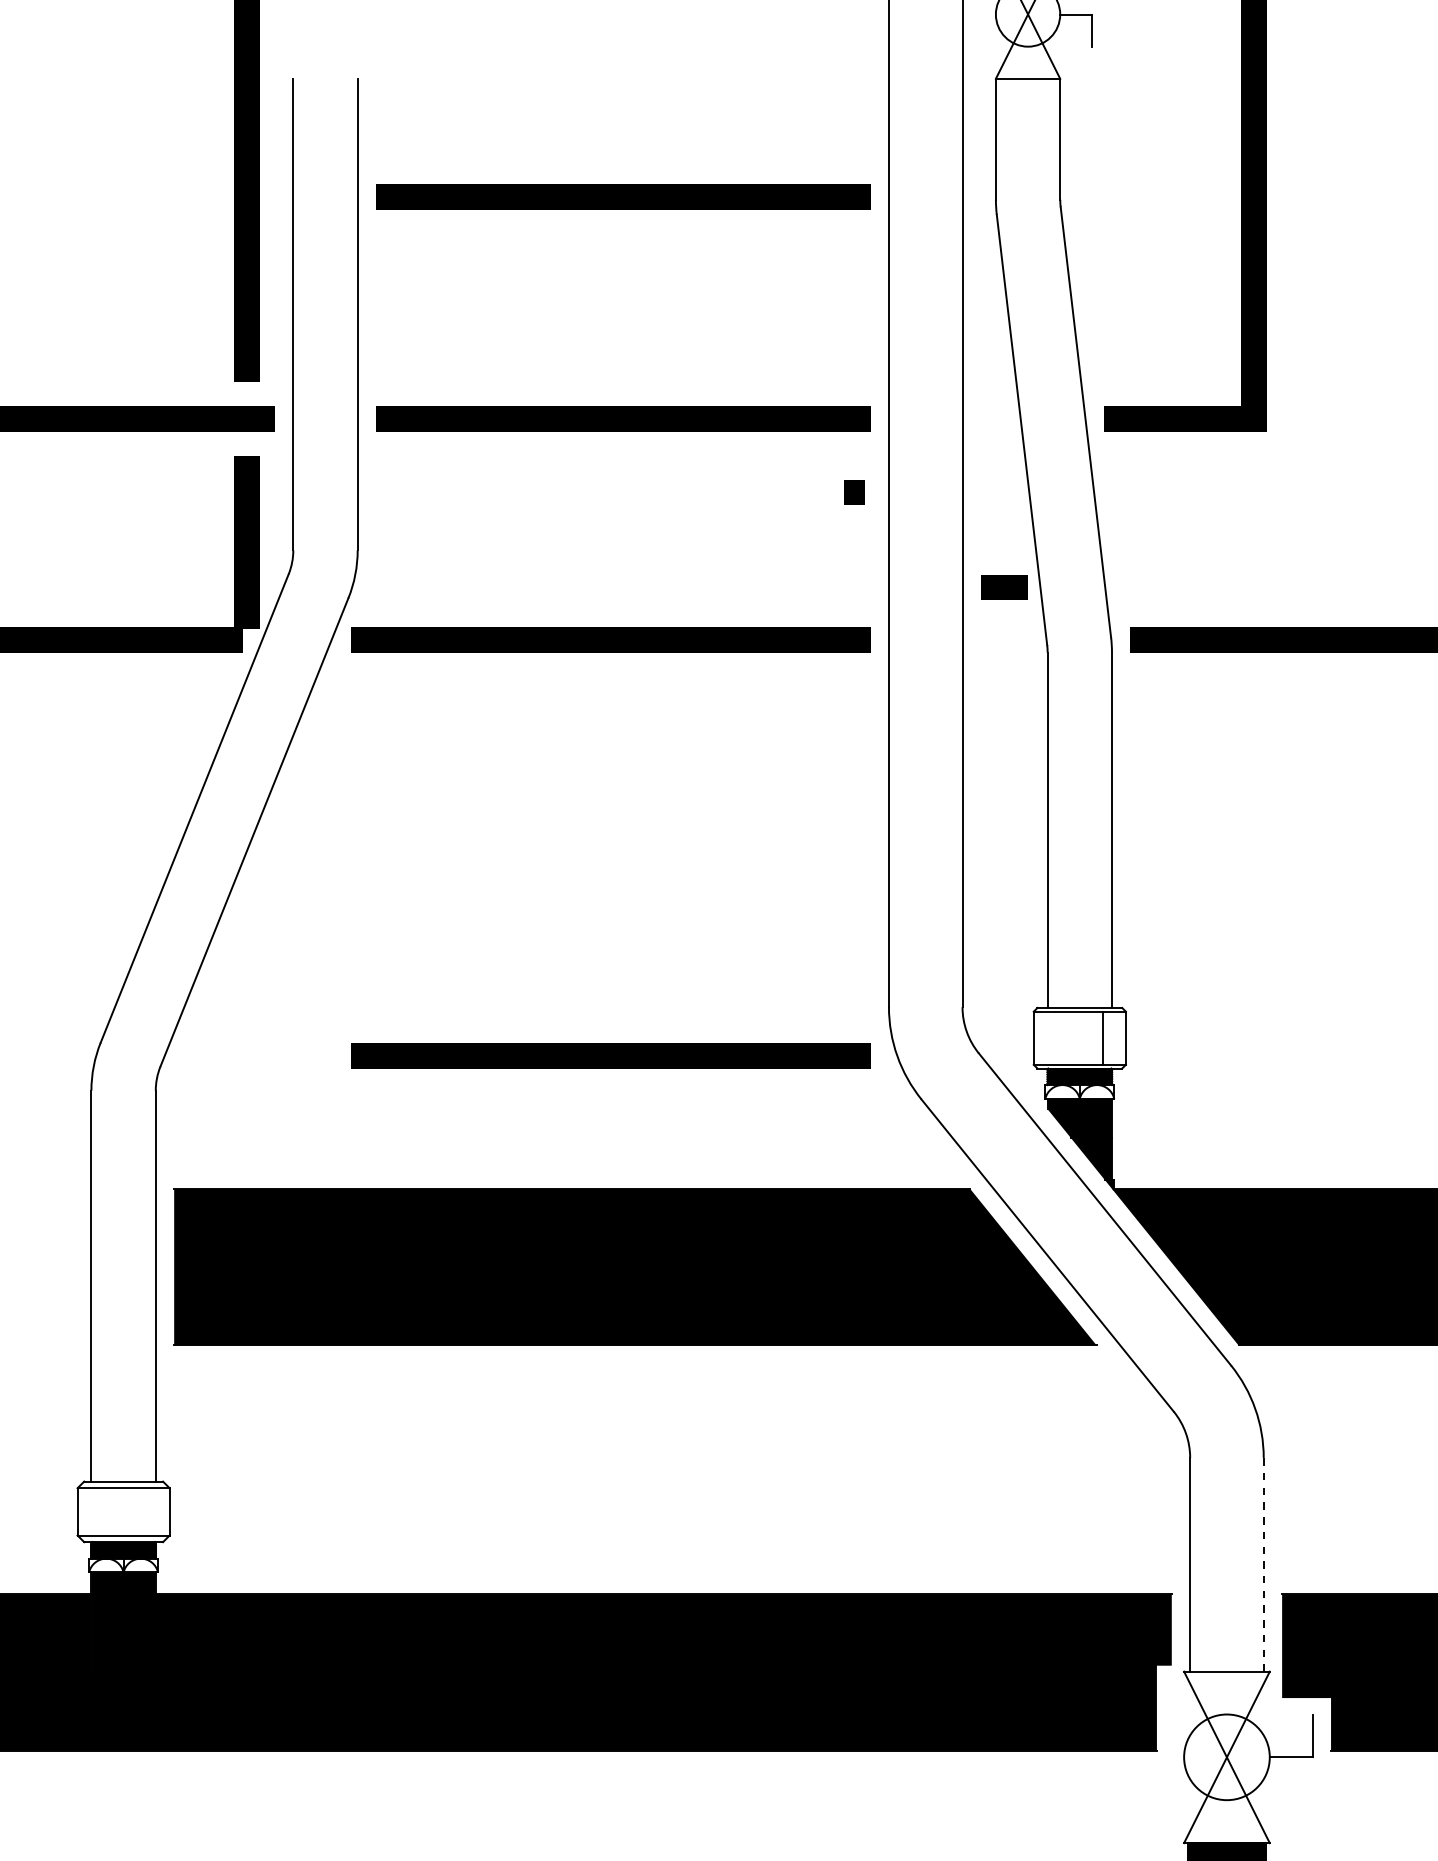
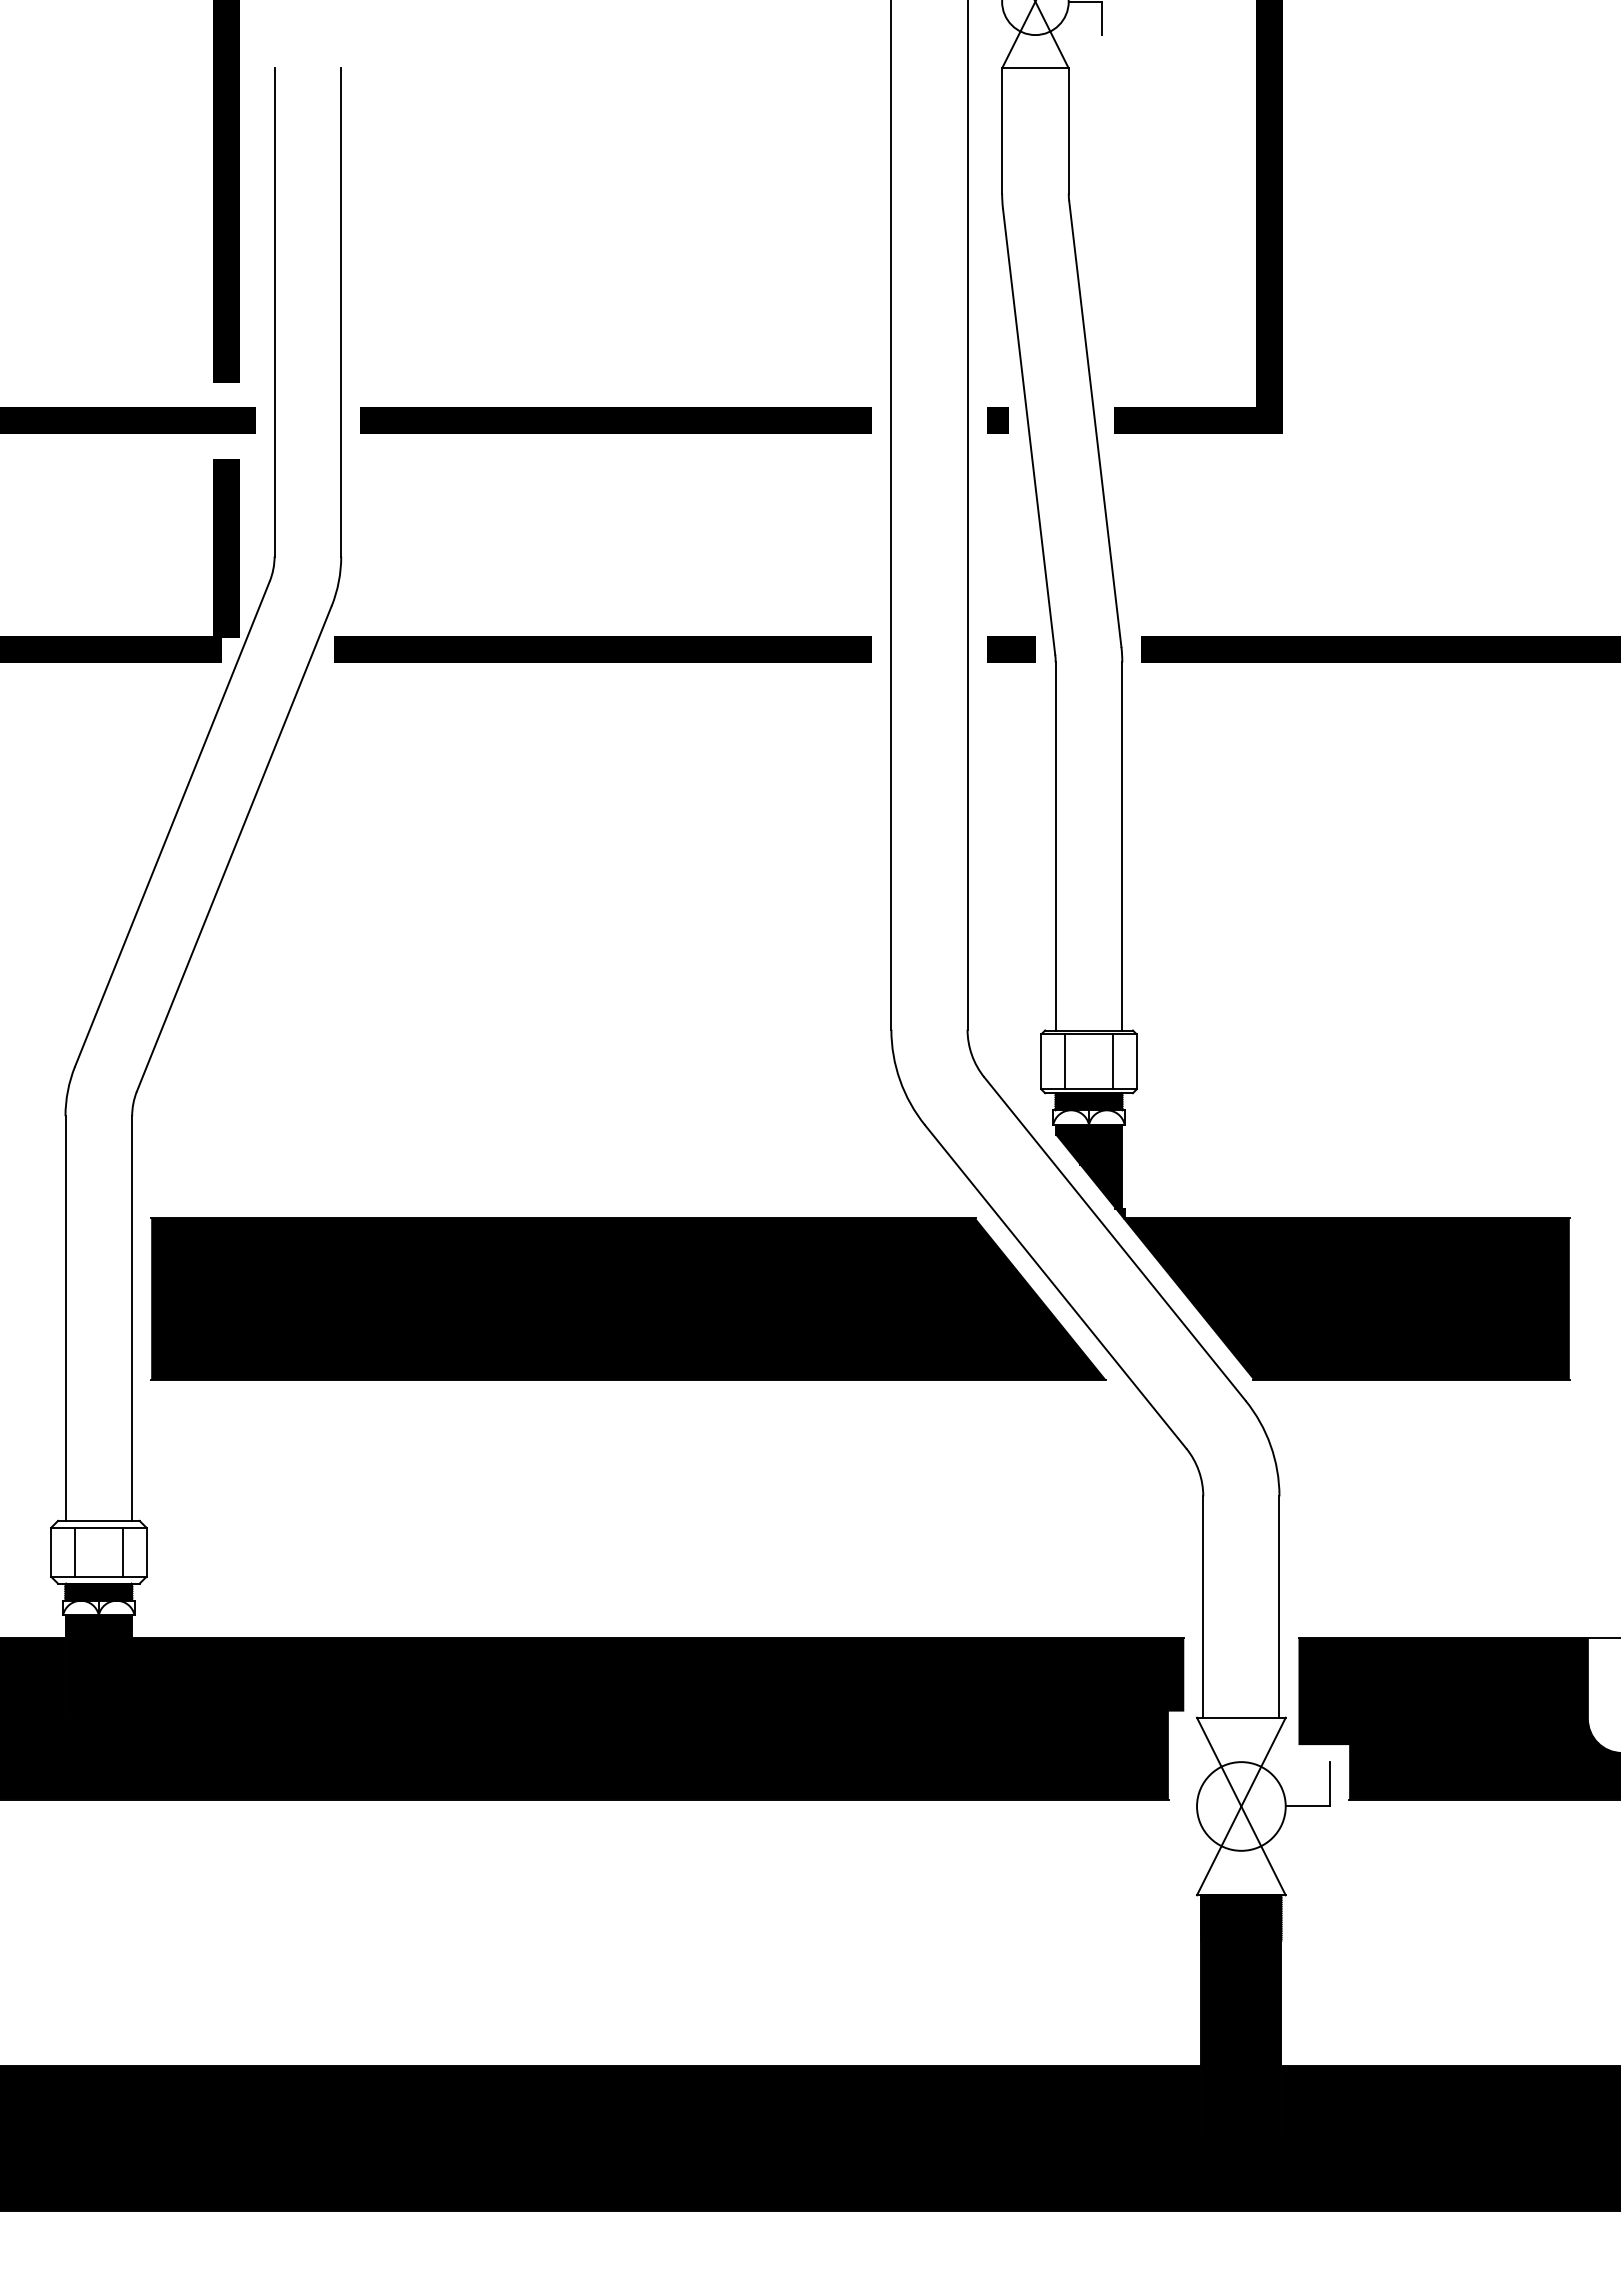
line: (622, 196) -> (615, 190), removed
line: (854, 492) -> (997, 420), moved
line: (1004, 587) -> (1011, 649), moved
line: (1057, 1037) -> (1065, 1061), added
line: (609, 1056) -> (602, 1080), removed
line: (101, 1511) -> (75, 1551), added
line: (146, 1511) -> (122, 1551), added
line: (1263, 1565) -> (1279, 1607), dashed -> solid

